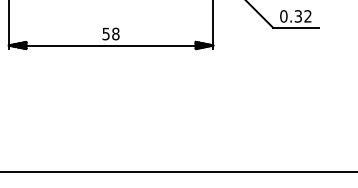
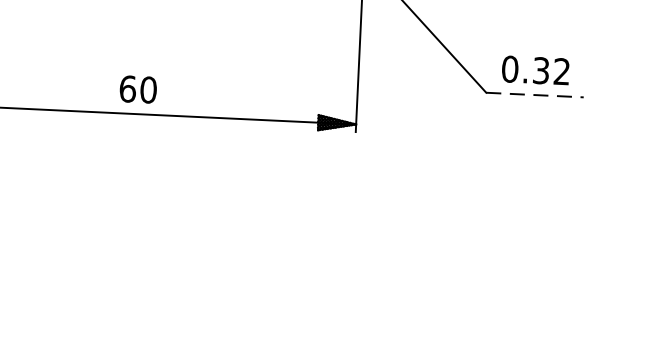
line: (295, 27) -> (533, 94), solid -> dashed
text: (110, 33) -> (137, 88), 58 -> 60

